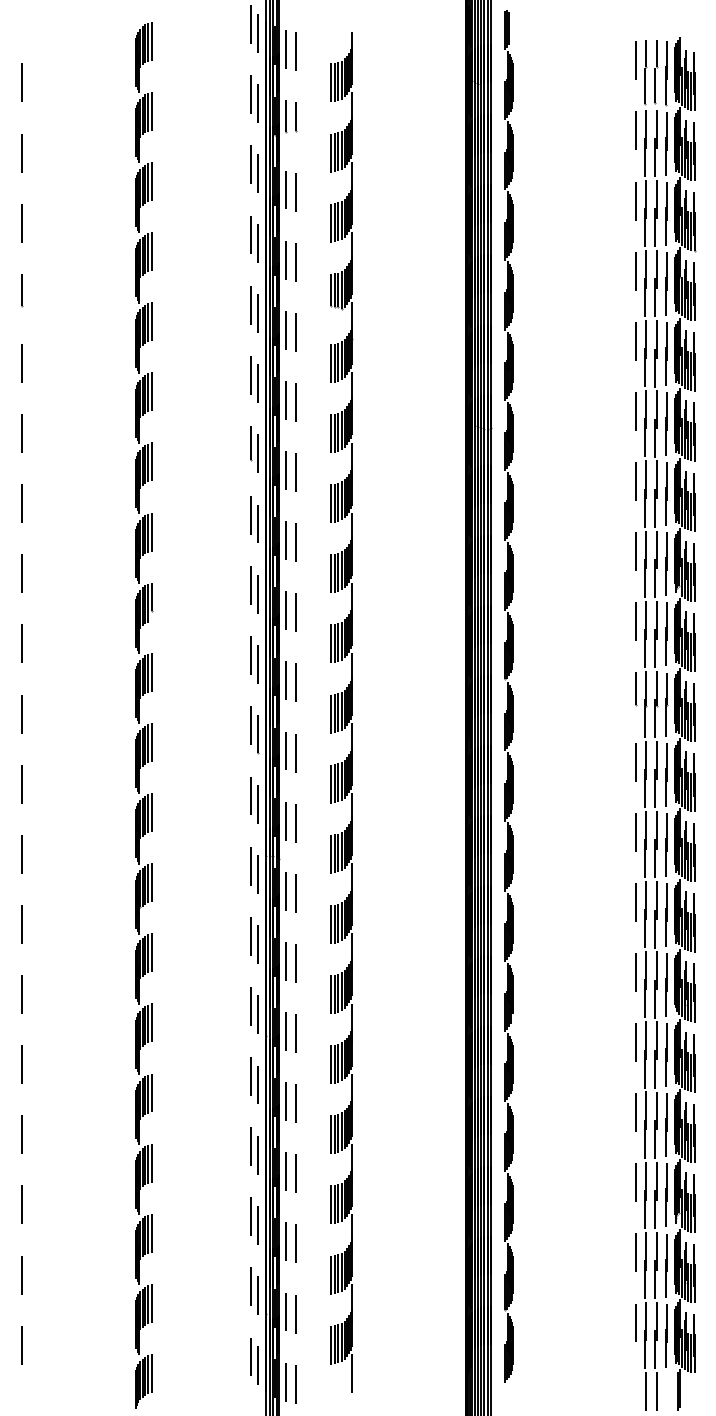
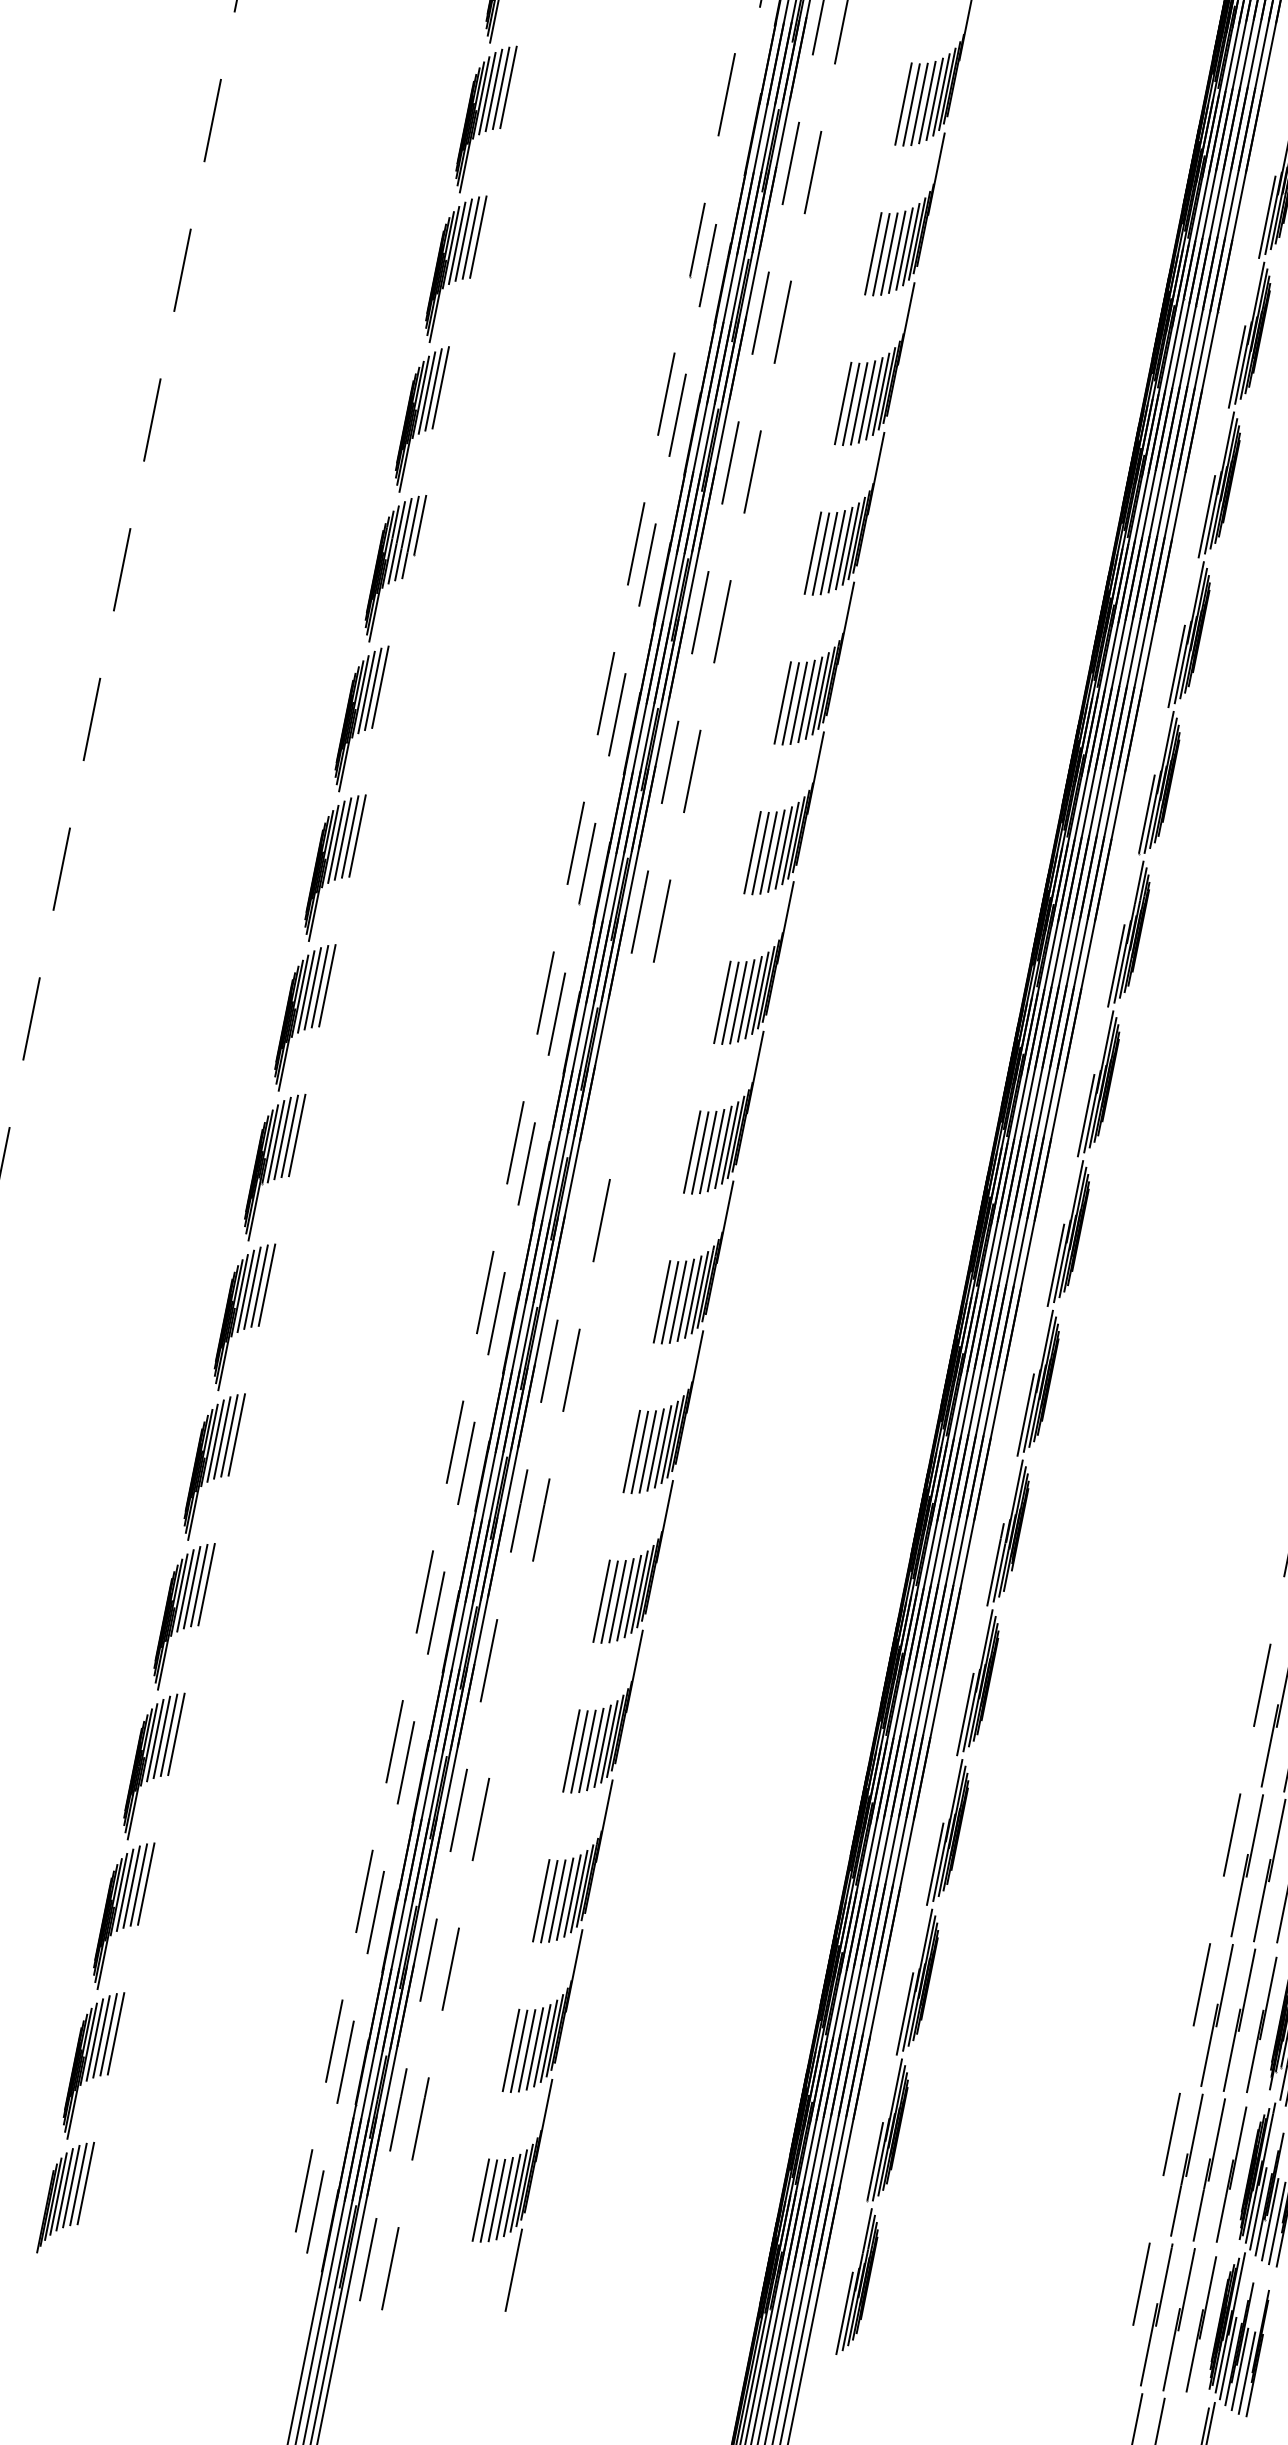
line: (257, 383) -> (738, 115), removed
line: (151, 531) -> (447, 385), removed
line: (151, 671) -> (387, 684), removed
line: (285, 820) -> (609, 1060), removed
line: (296, 822) -> (632, 1069), removed
line: (285, 890) -> (579, 1209), removed
line: (295, 1103) -> (509, 1668), removed

